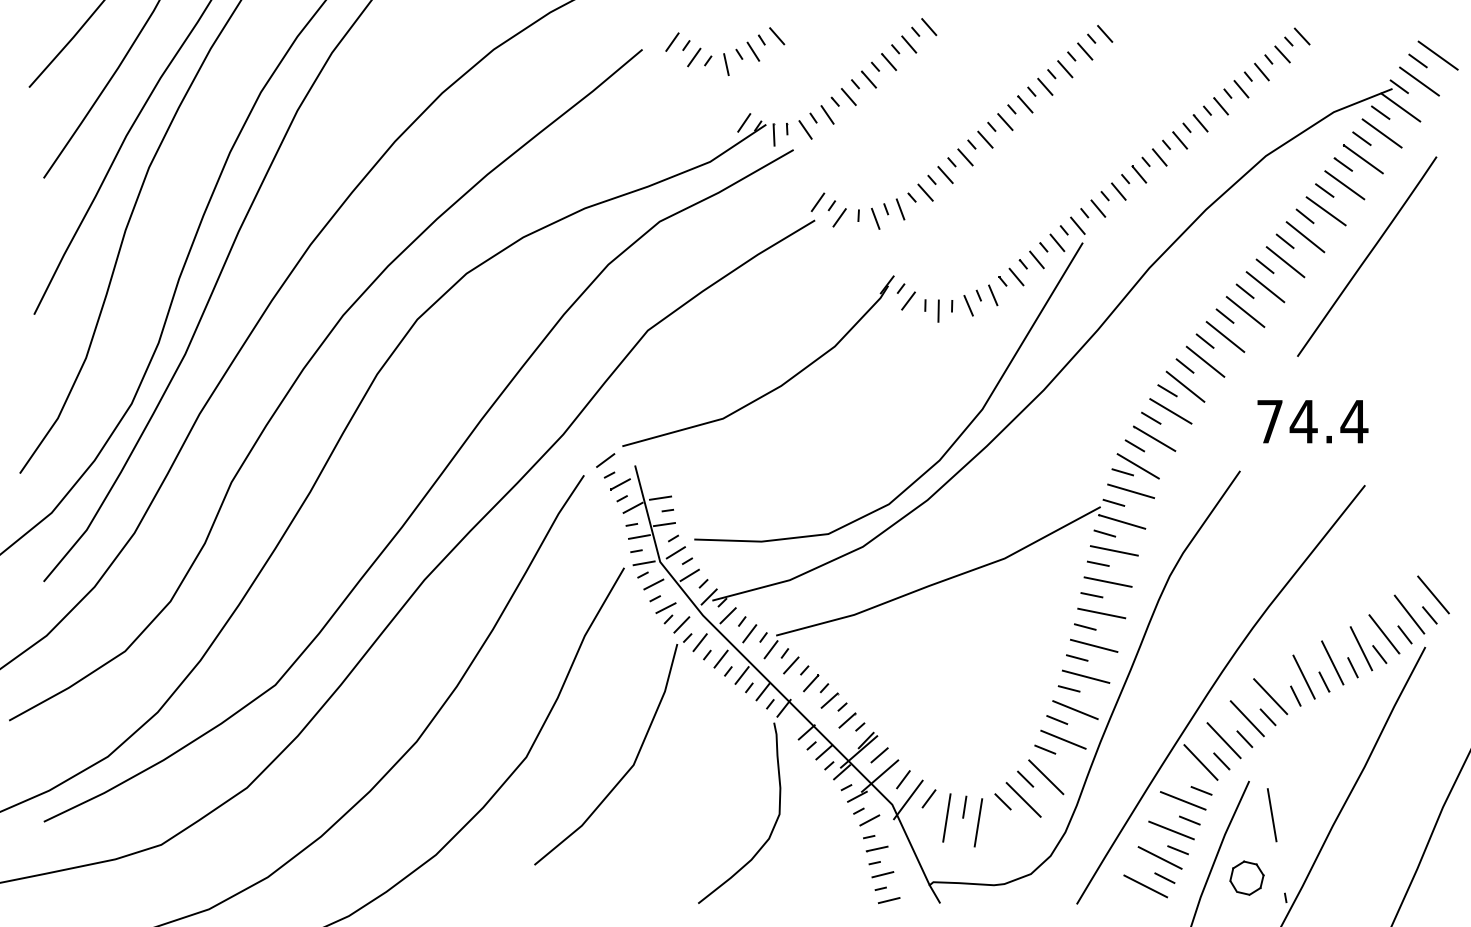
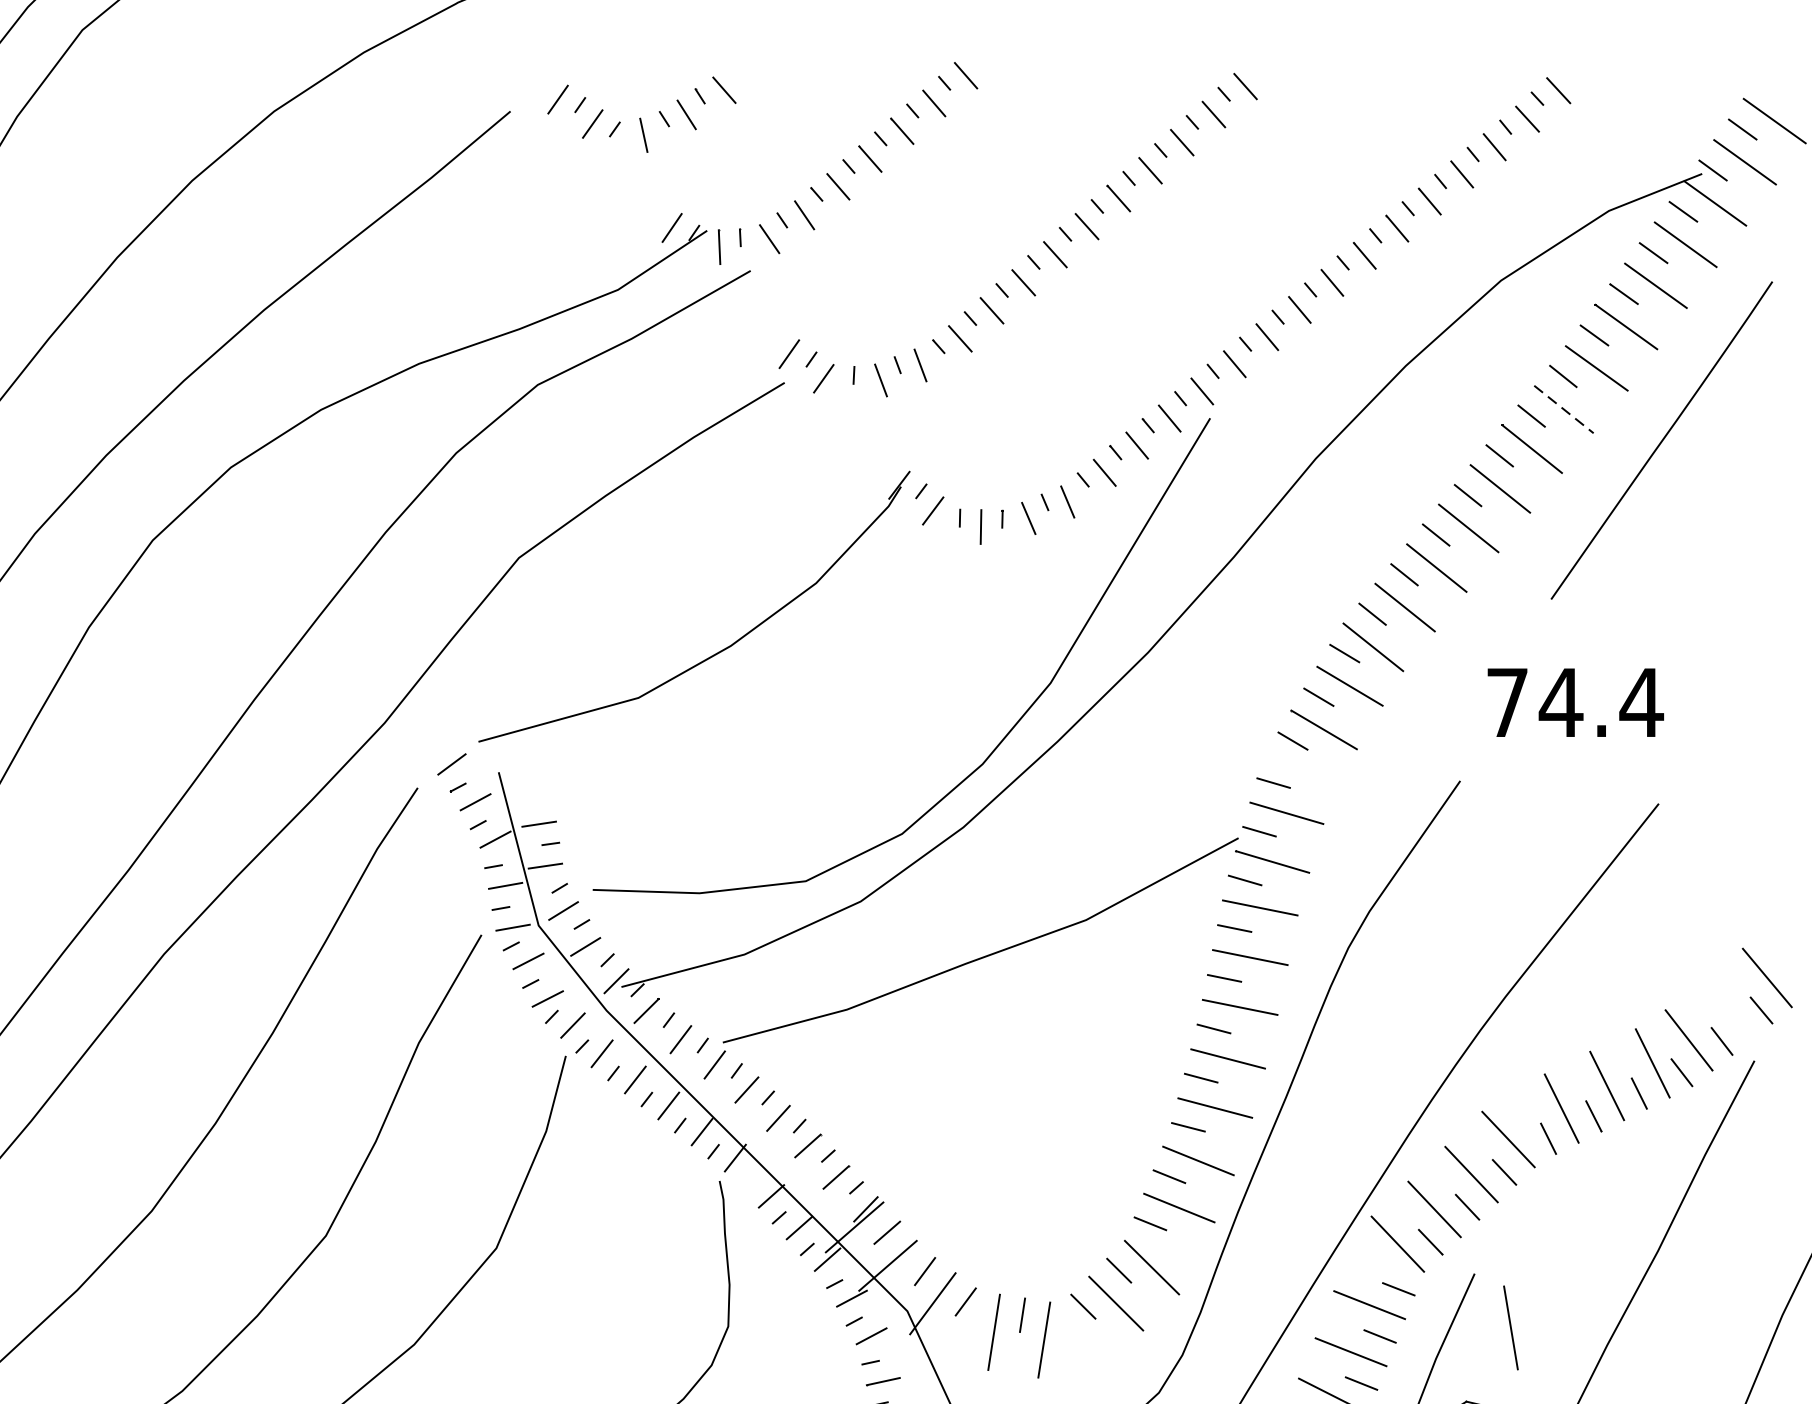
line: (1305, 237) -> (1563, 410), solid -> dashed
line: (1137, 466) -> (1296, 773), removed
line: (1409, 614) -> (1729, 1009), removed

